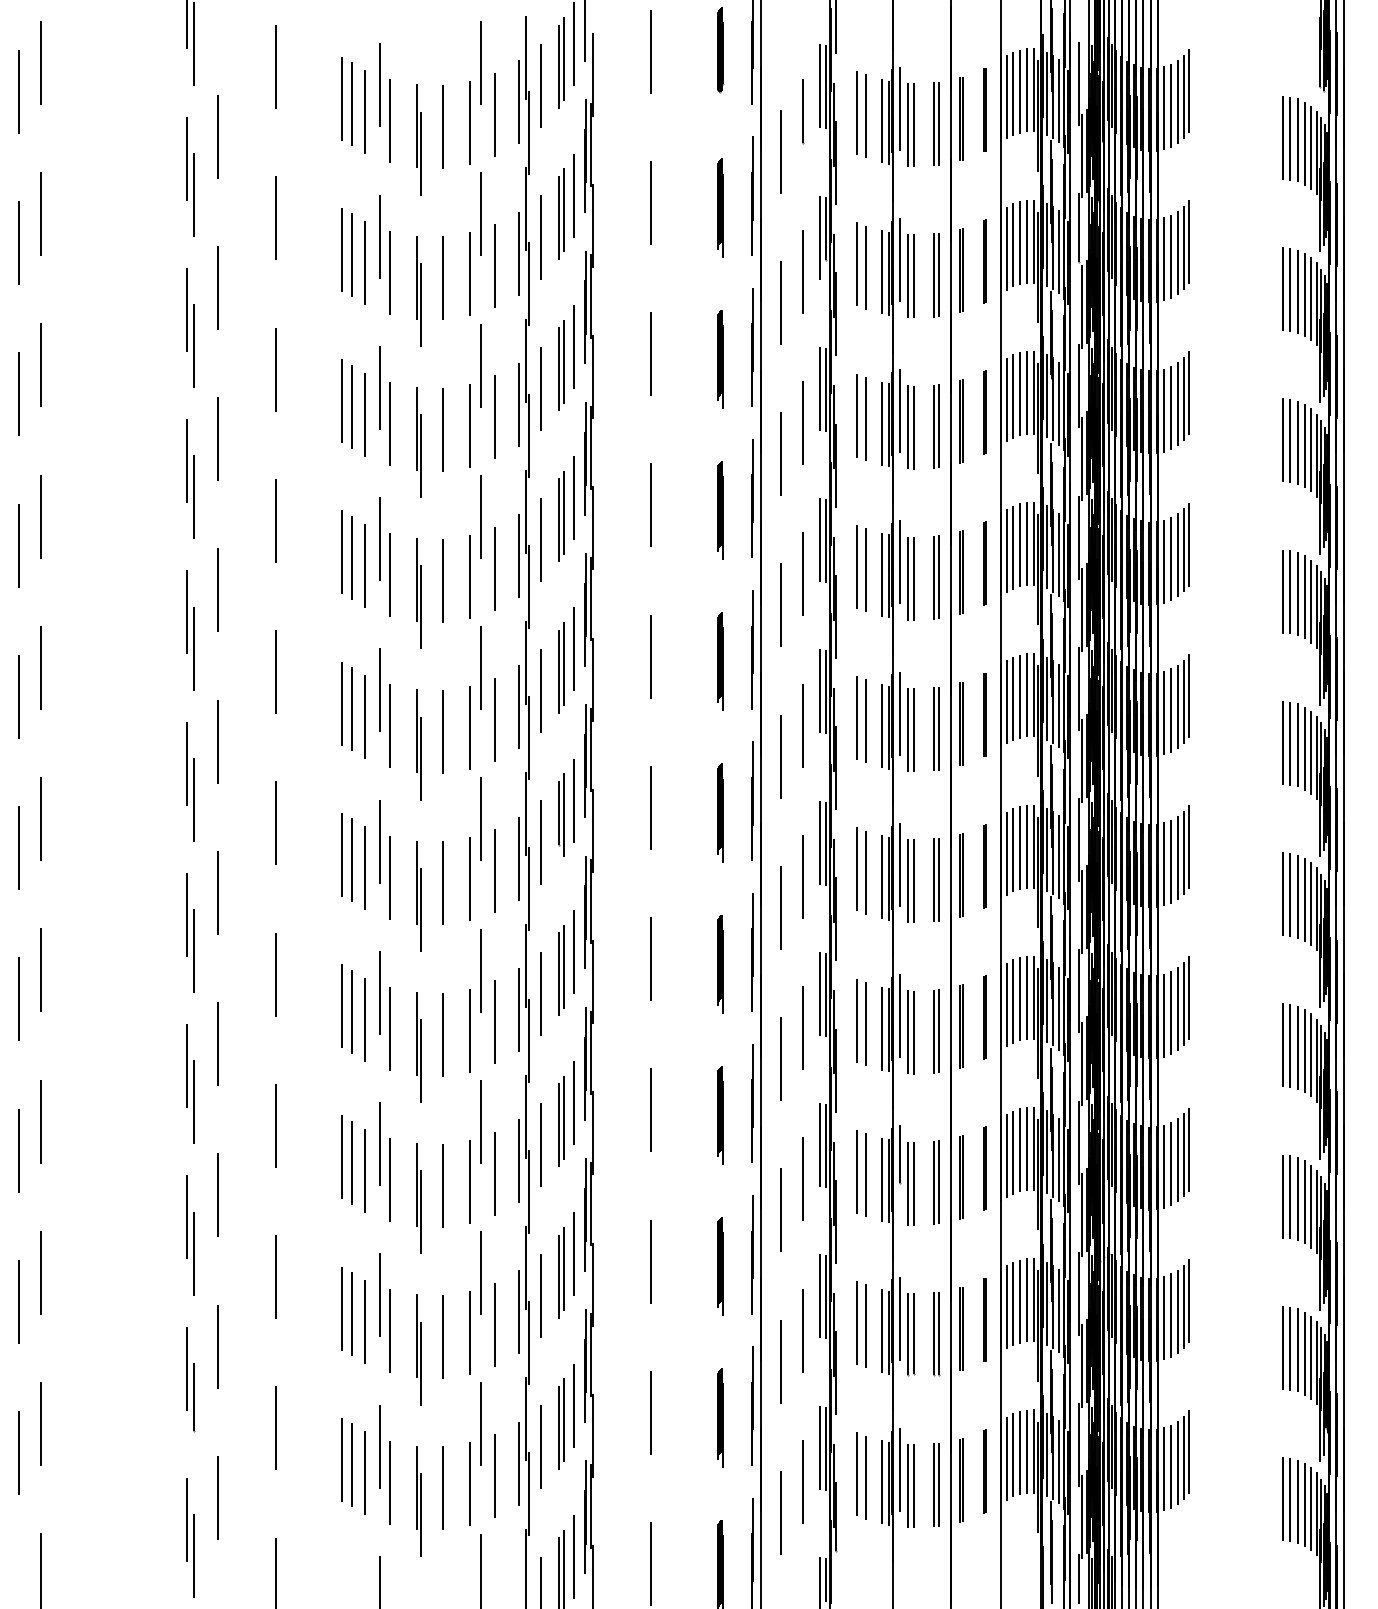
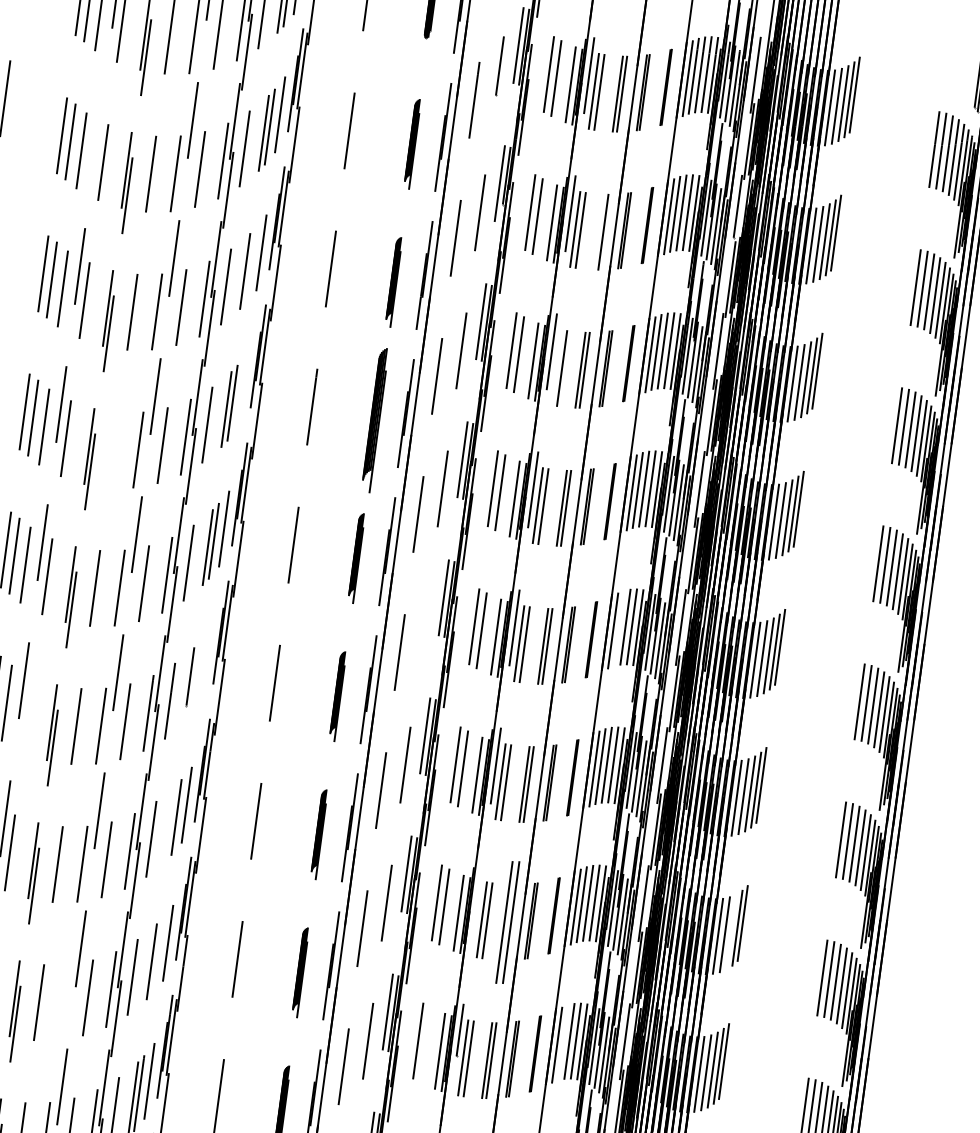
line: (380, 236) -> (98, 128), removed
line: (933, 275) -> (598, 232), removed
line: (564, 361) -> (251, 265), removed
line: (907, 427) -> (556, 367), removed
line: (573, 497) -> (242, 390), removed
part: (720, 510) -> (375, 420), size x1.6
line: (442, 580) -> (112, 449), removed
line: (1013, 698) -> (619, 628), removed
line: (803, 725) -> (424, 626), removed
line: (573, 800) -> (205, 666), removed
line: (564, 815) -> (195, 679), removed
line: (390, 877) -> (28, 714), removed
line: (558, 974) -> (170, 823), removed
line: (1178, 1009) -> (731, 932), removed
line: (900, 1016) -> (477, 904), removed
part: (936, 1031) -> (508, 922), size x1.6
line: (564, 1117) -> (157, 955), removed
line: (1013, 1152) -> (563, 1042), removed
line: (865, 1175) -> (425, 1045), removed
line: (469, 1181) -> (63, 1001), removed

